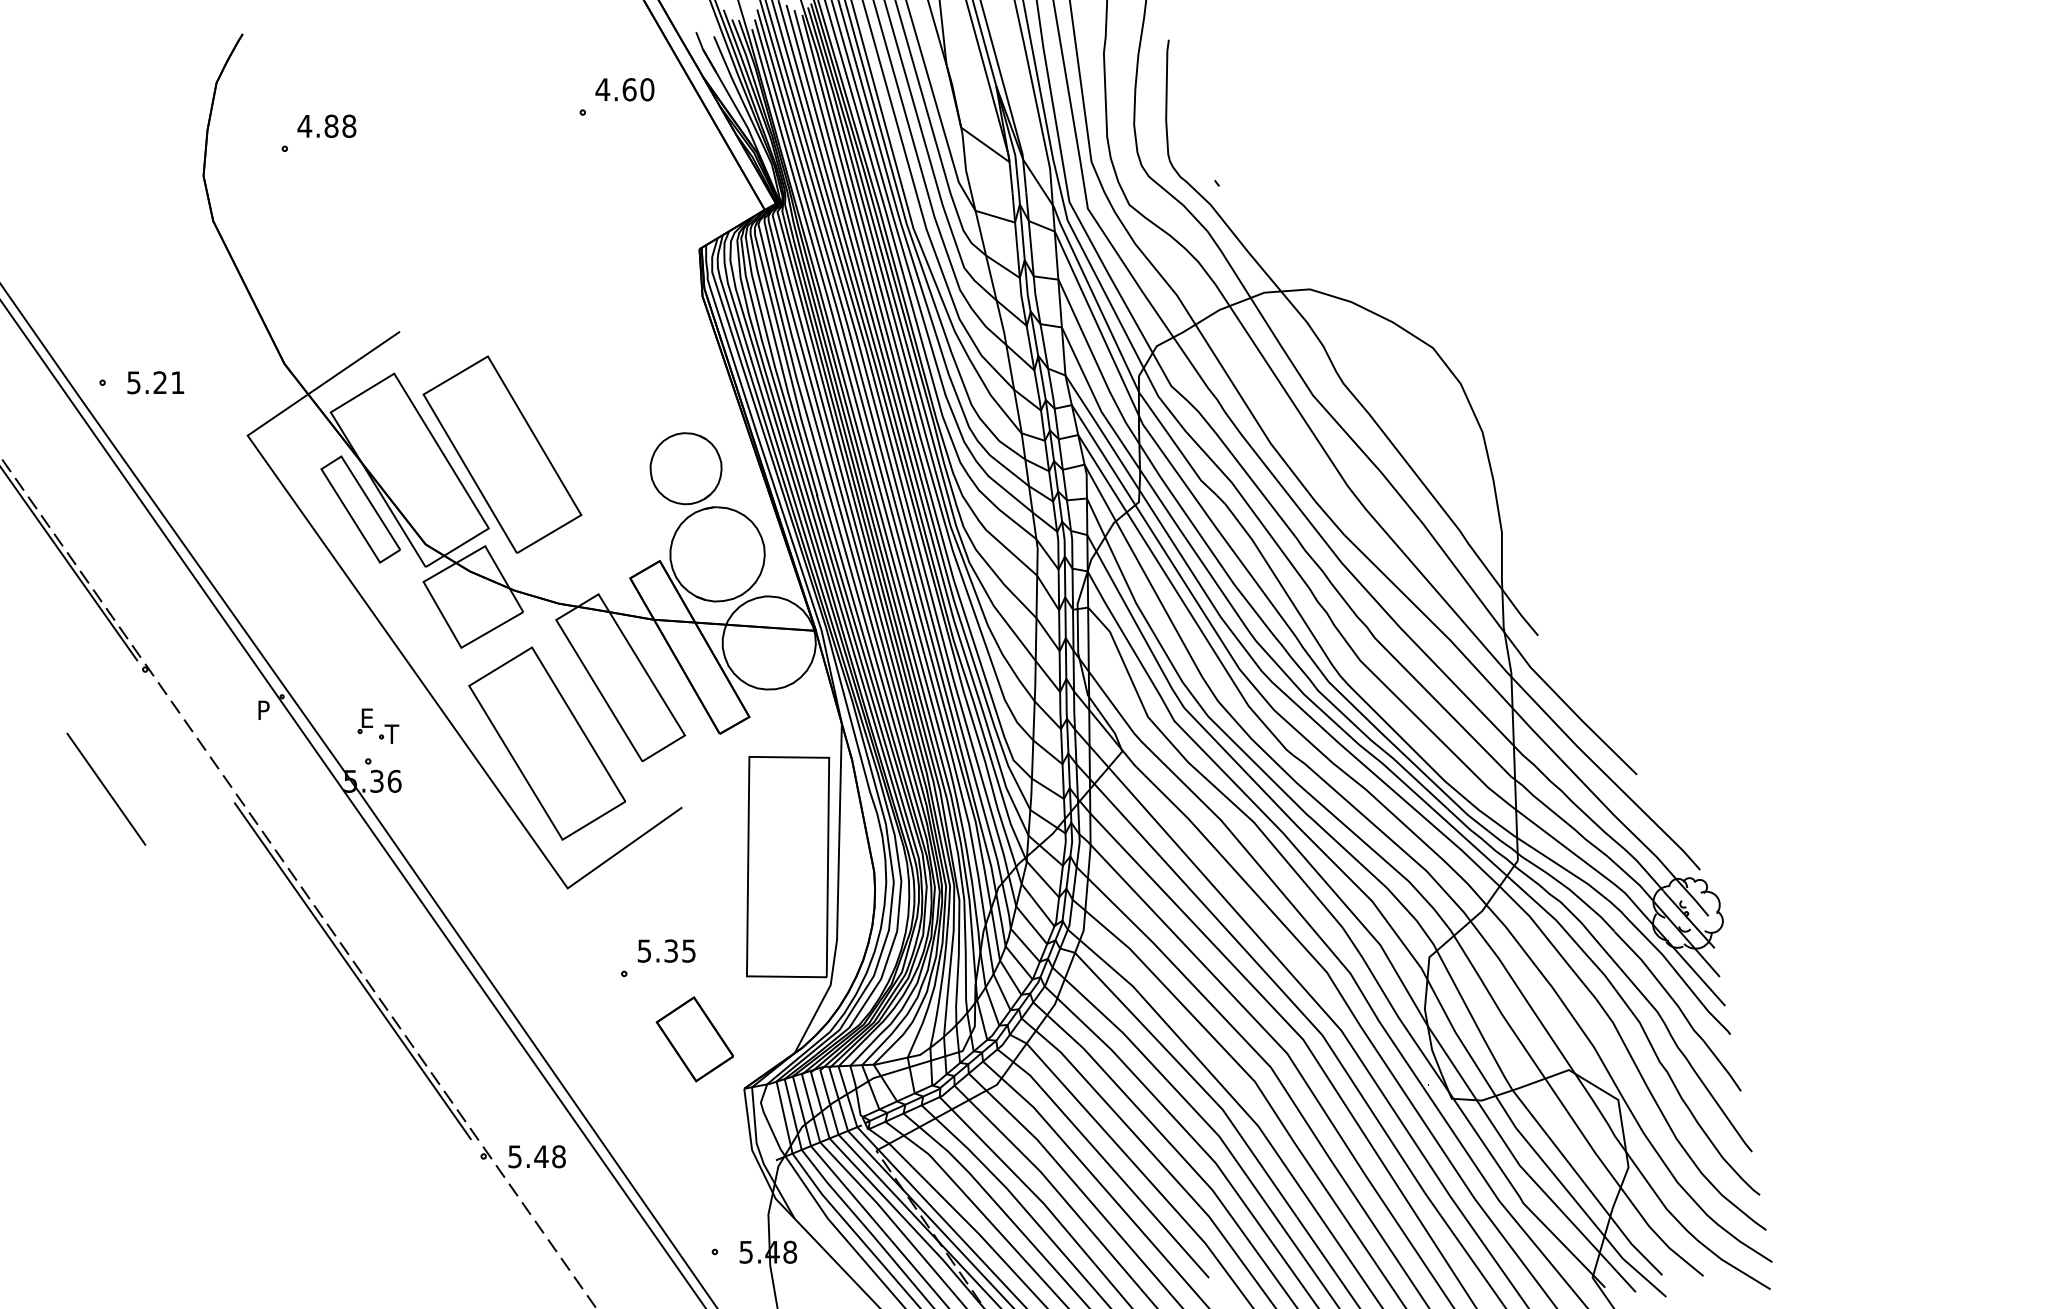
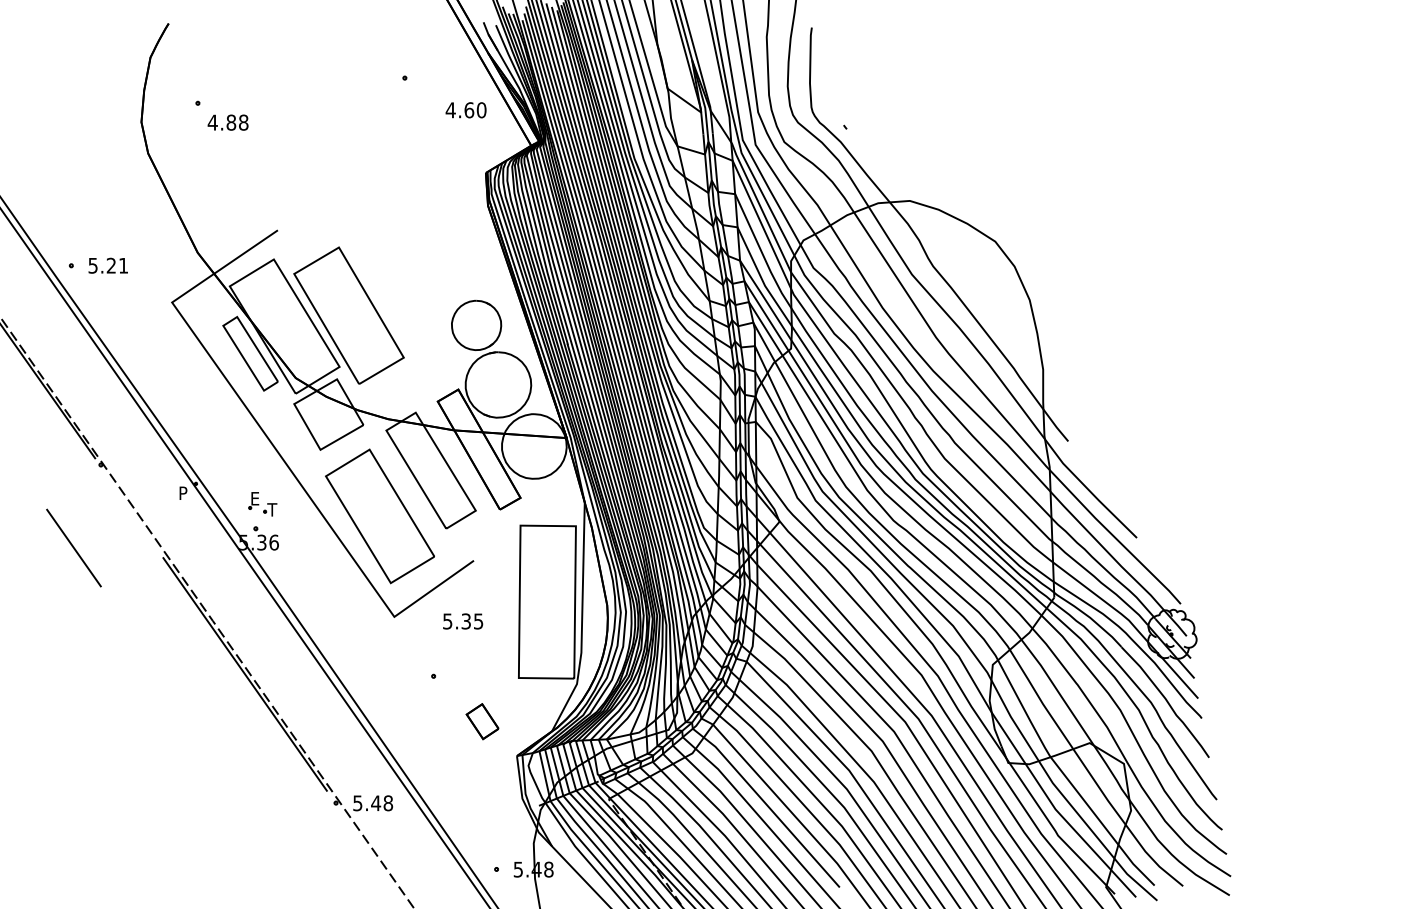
text: (624, 90) -> (465, 110), moved
text: (325, 126) -> (227, 122), moved
text: (667, 951) -> (463, 621), moved
part: (694, 1038) -> (482, 721), size x0.6

